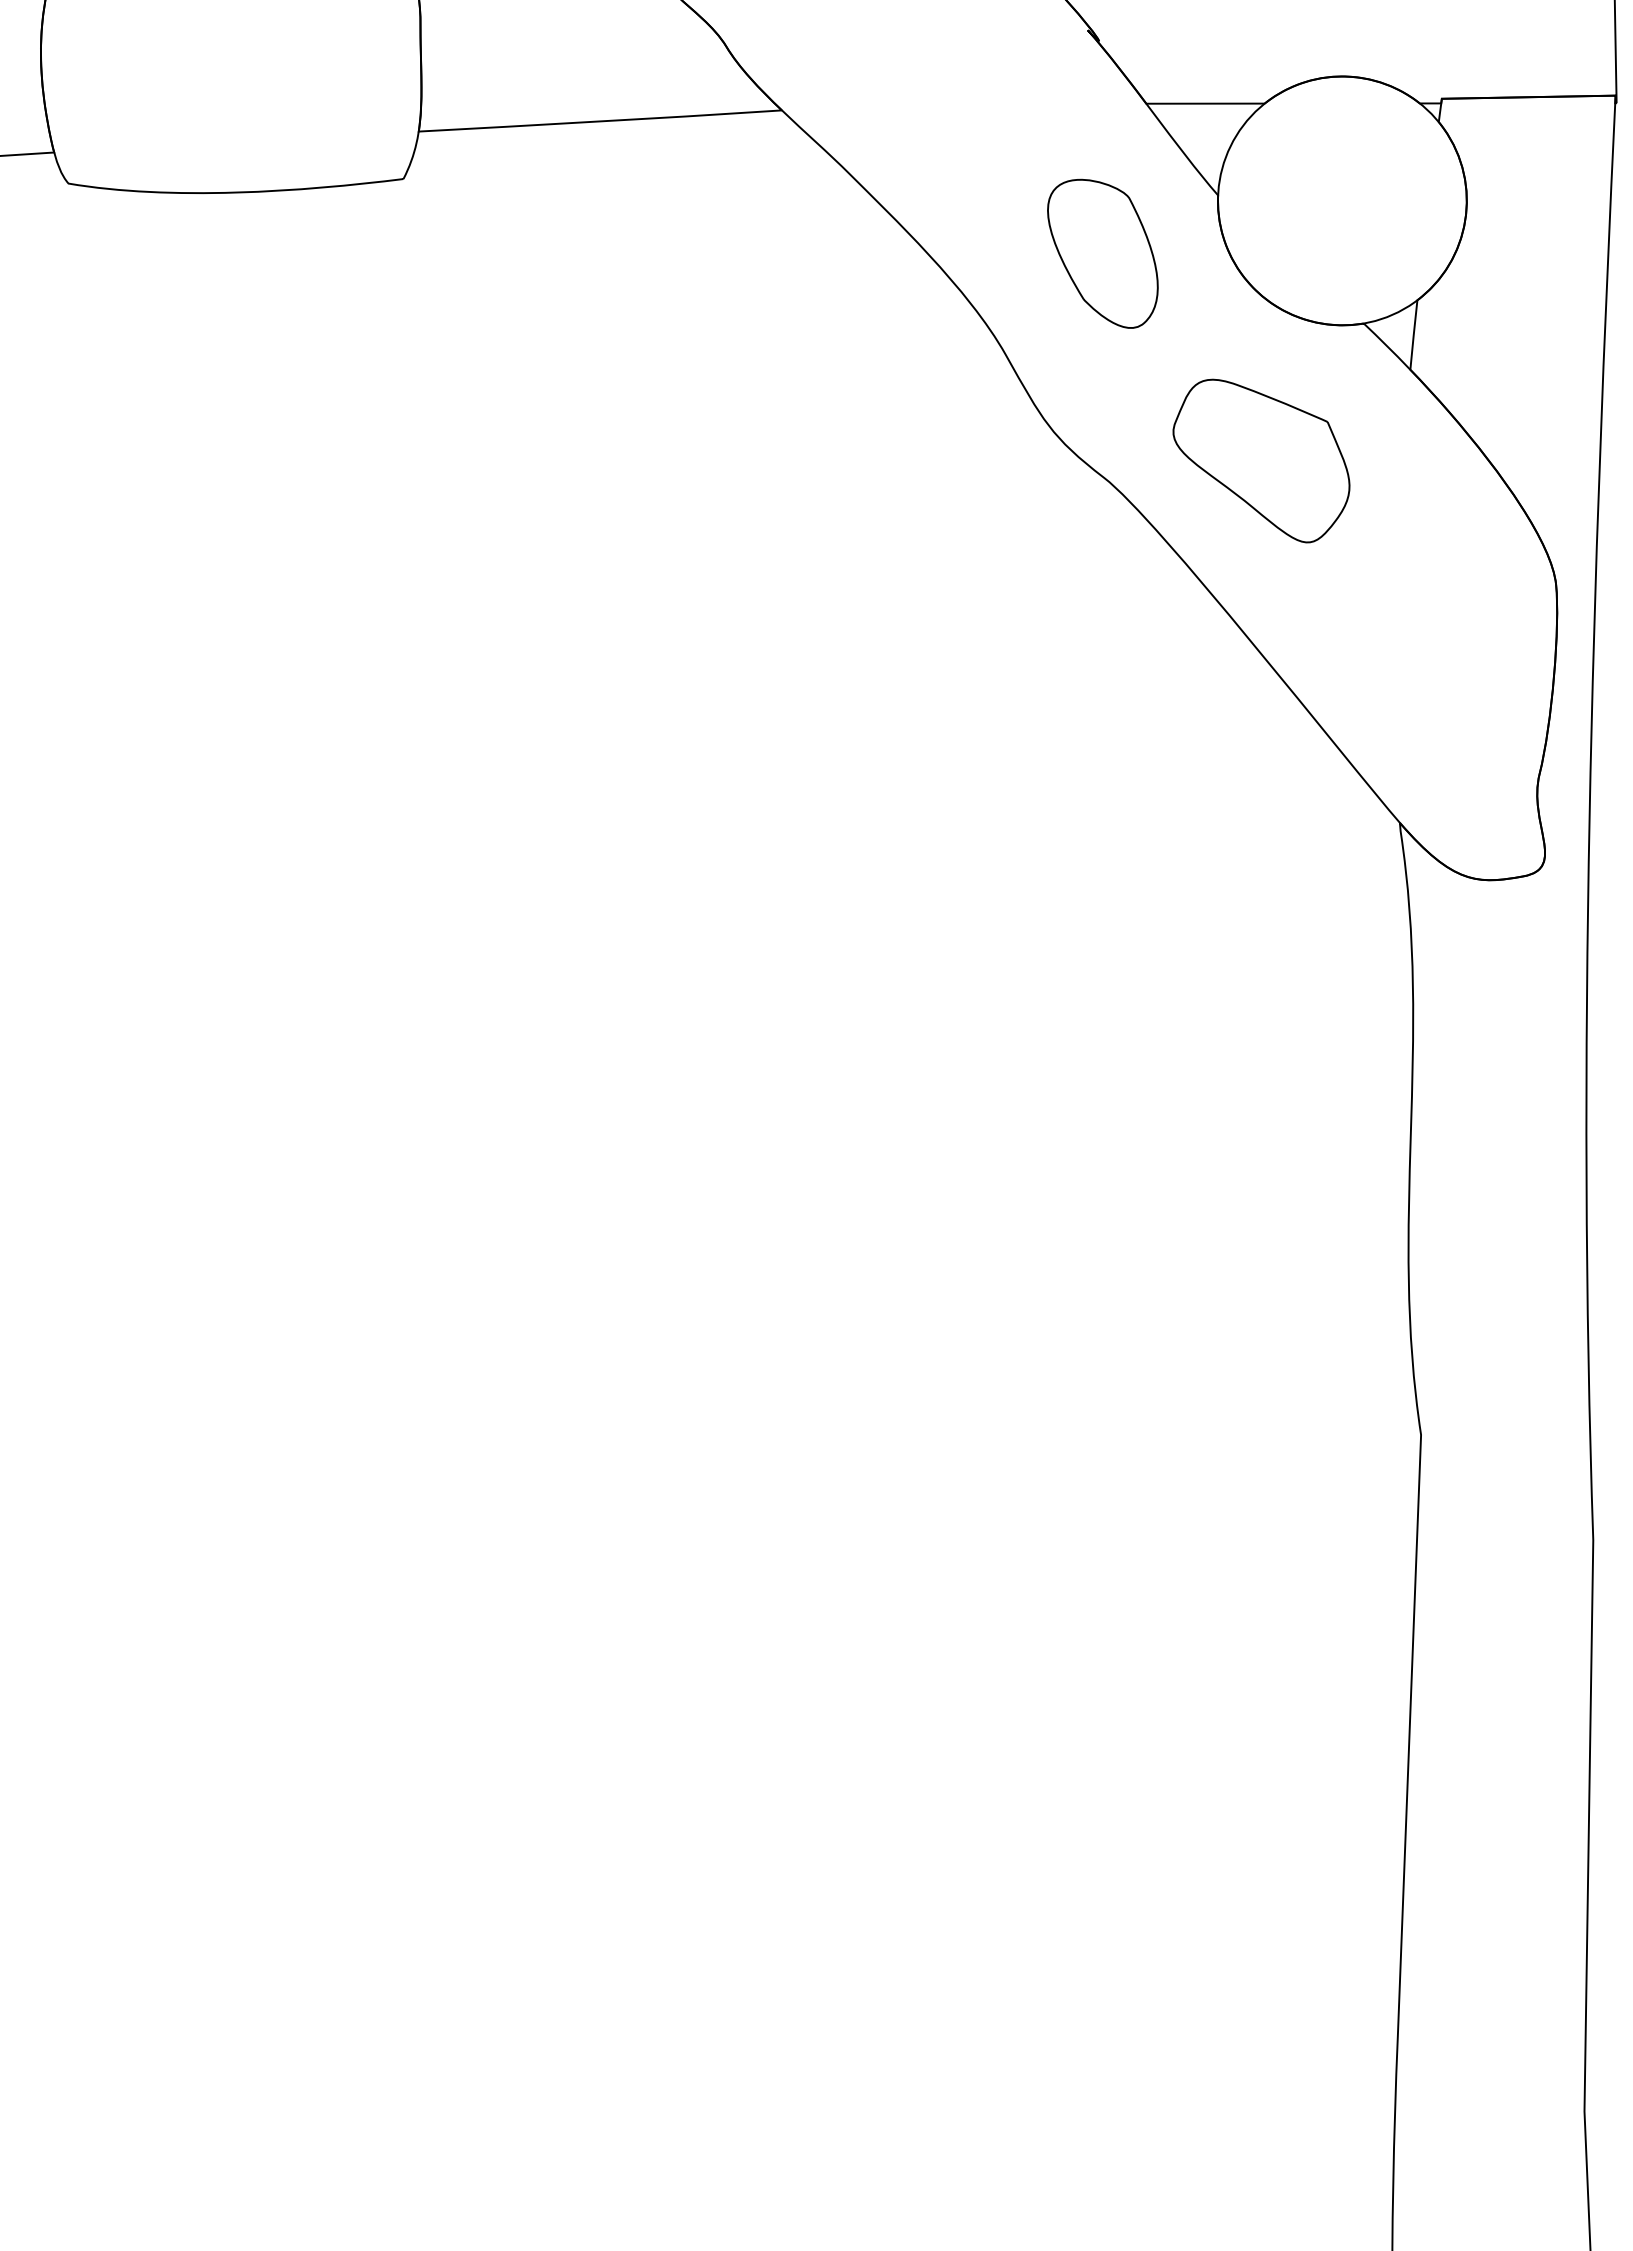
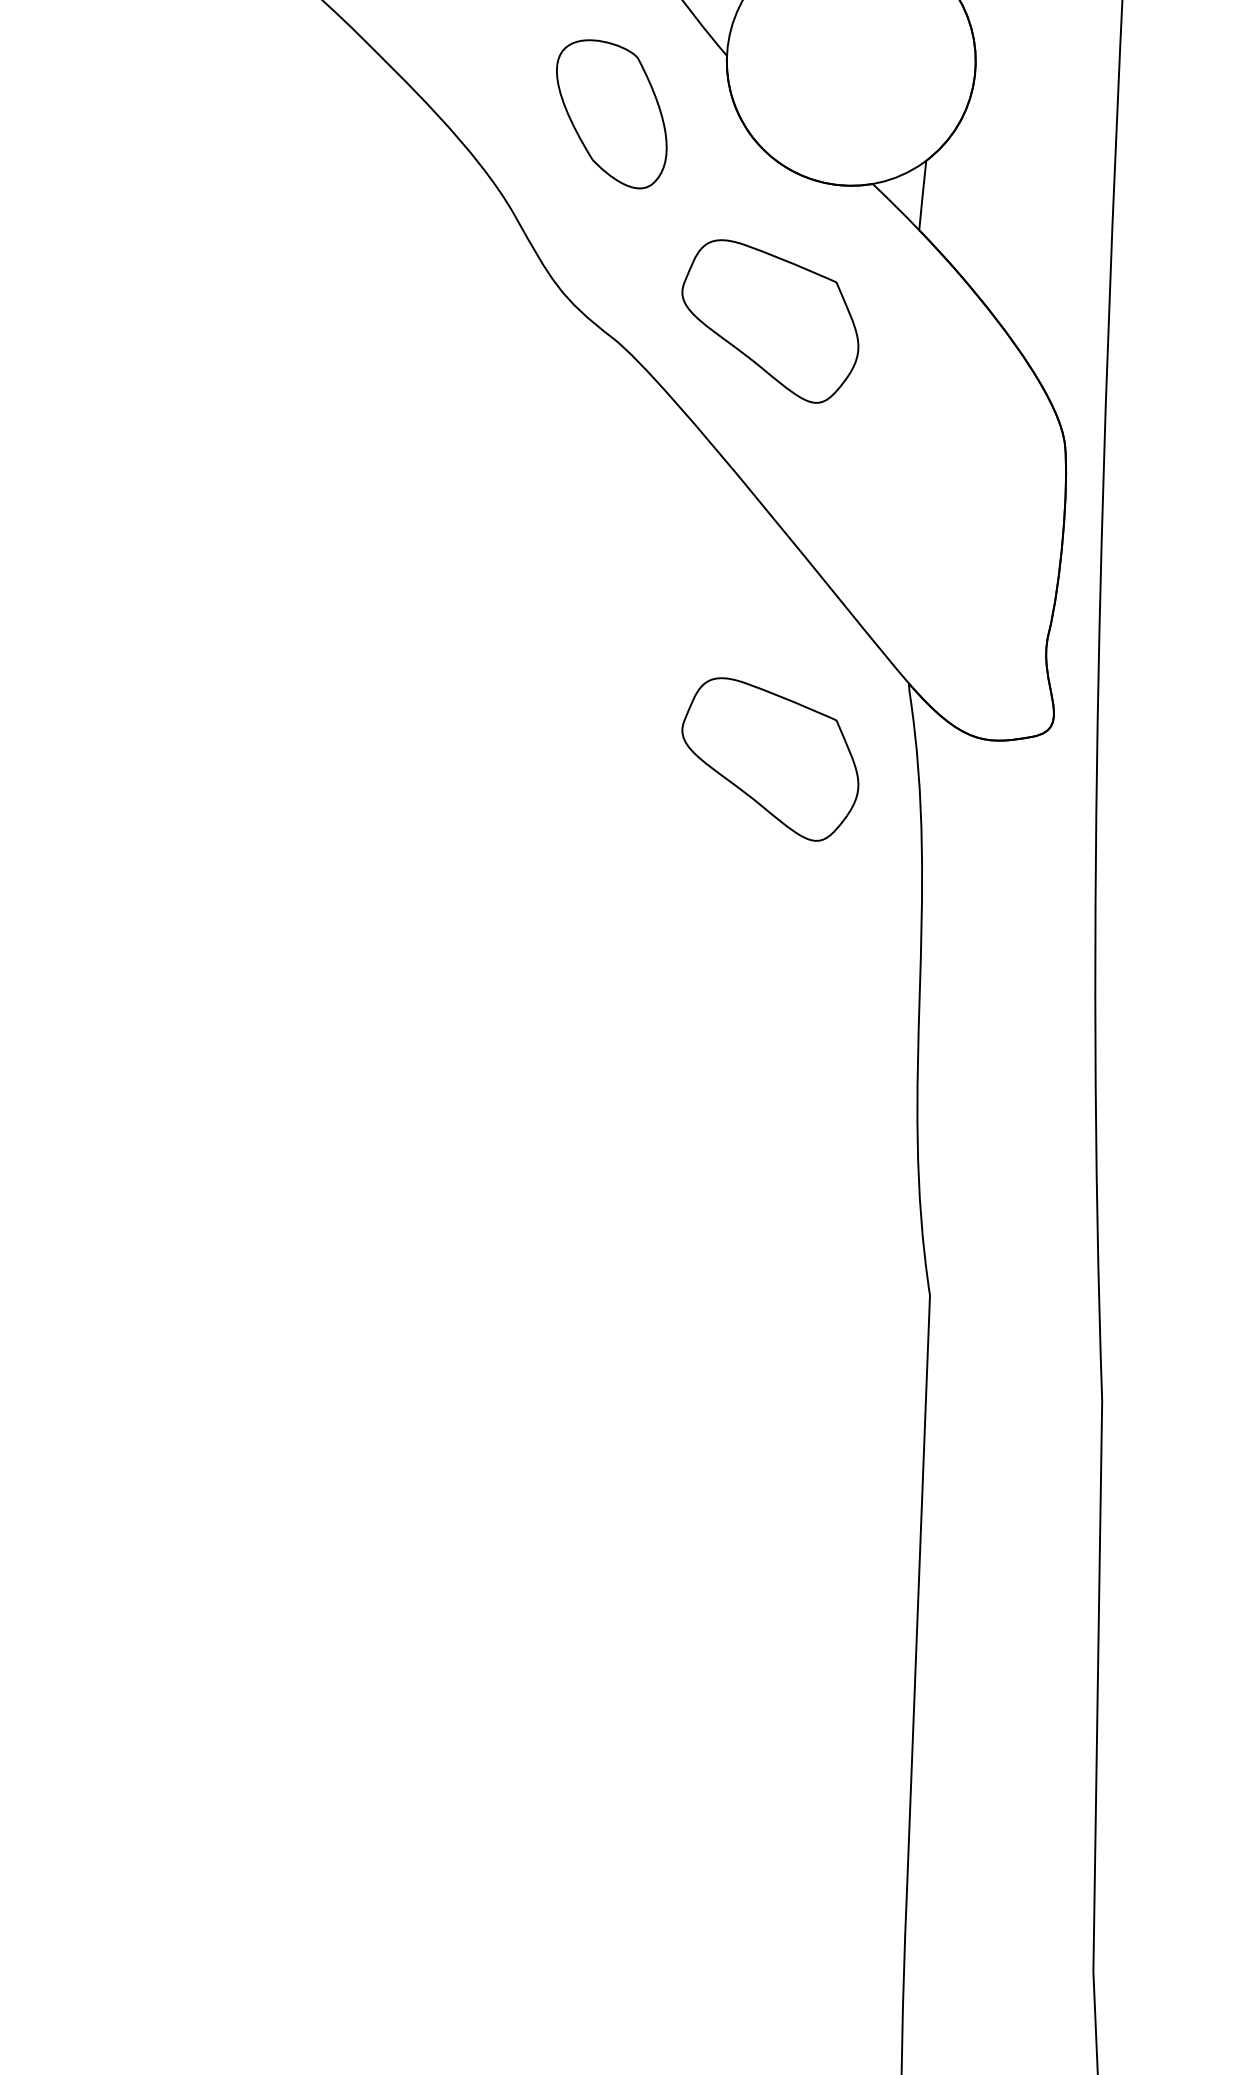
part: (1261, 898) -> (770, 758), added

